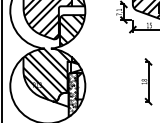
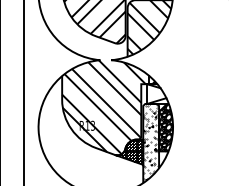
hatch: (81, 86) -> (166, 128), added
hatch: (60, 99) -> (128, 151), added

